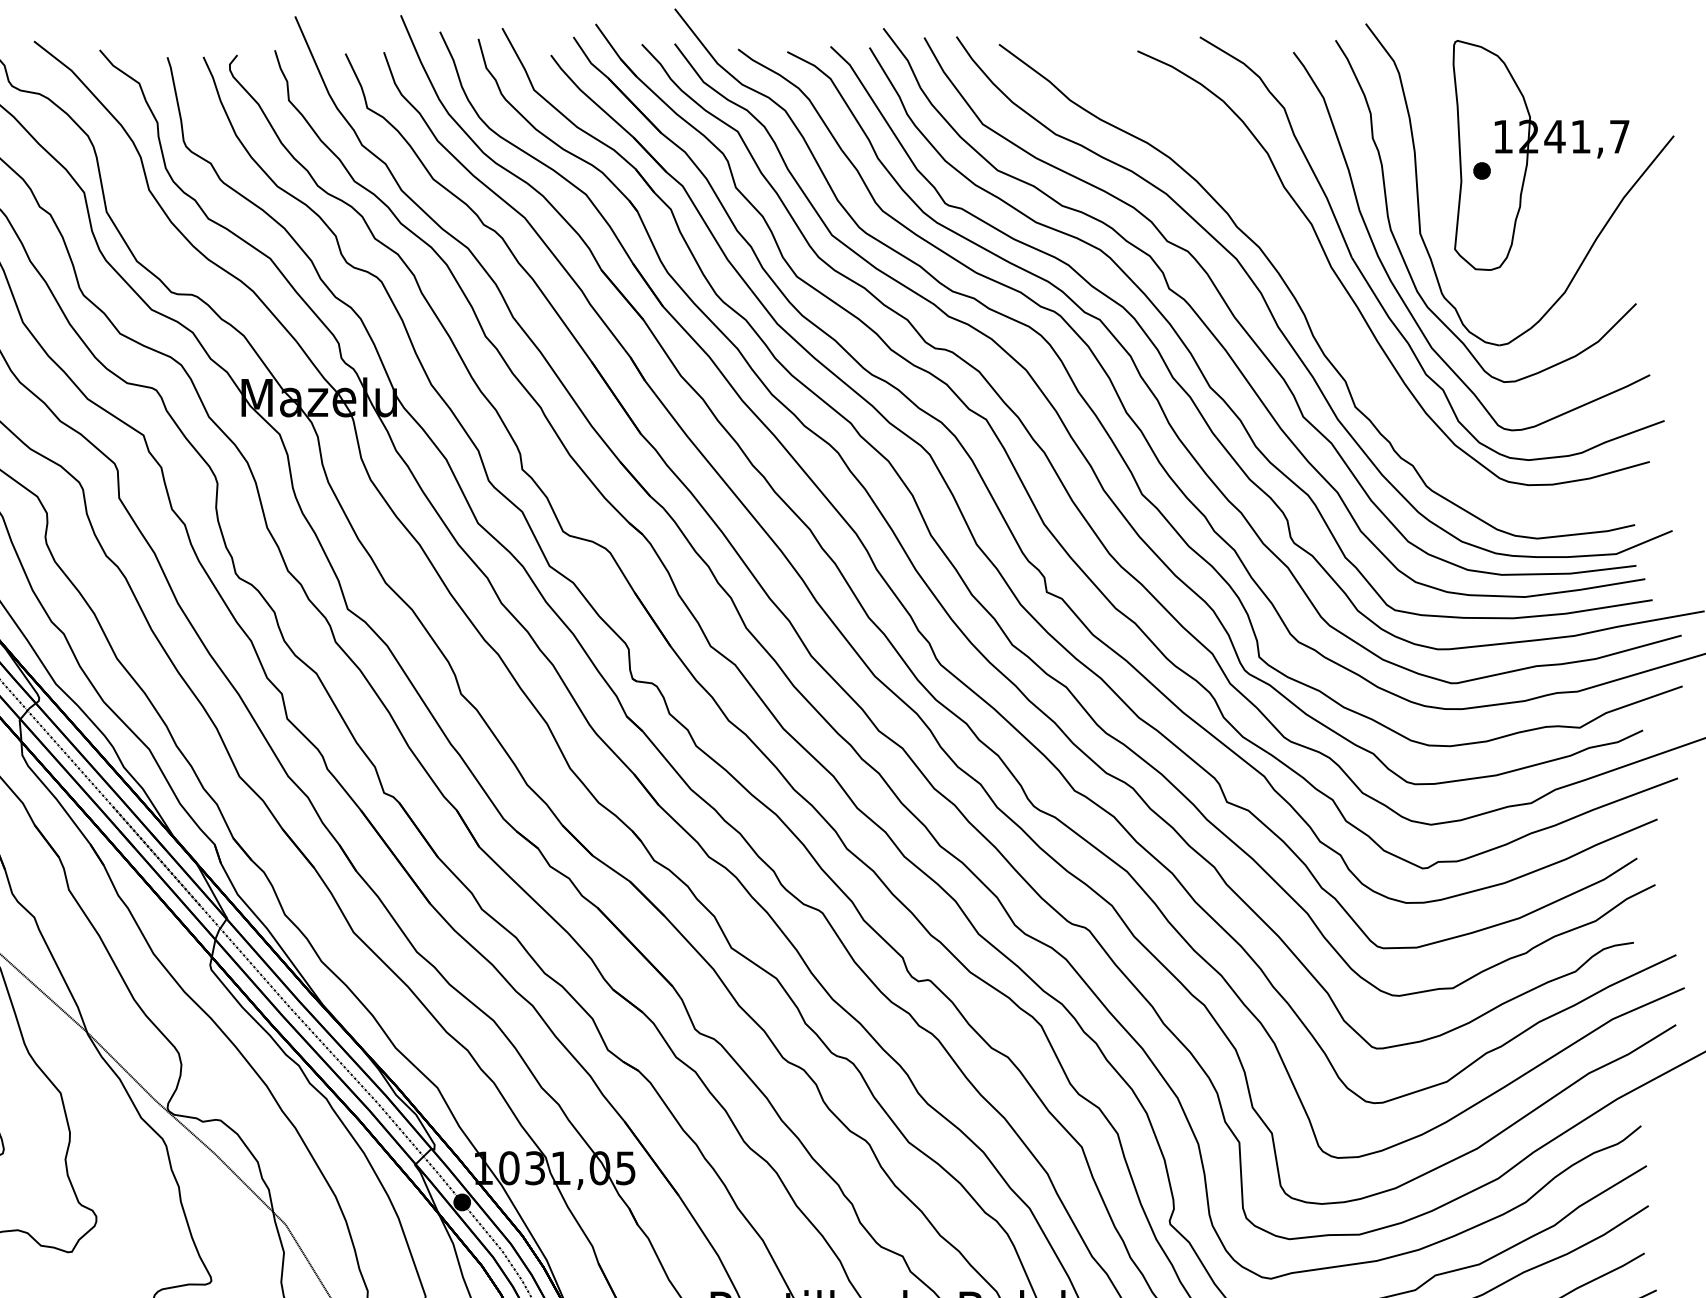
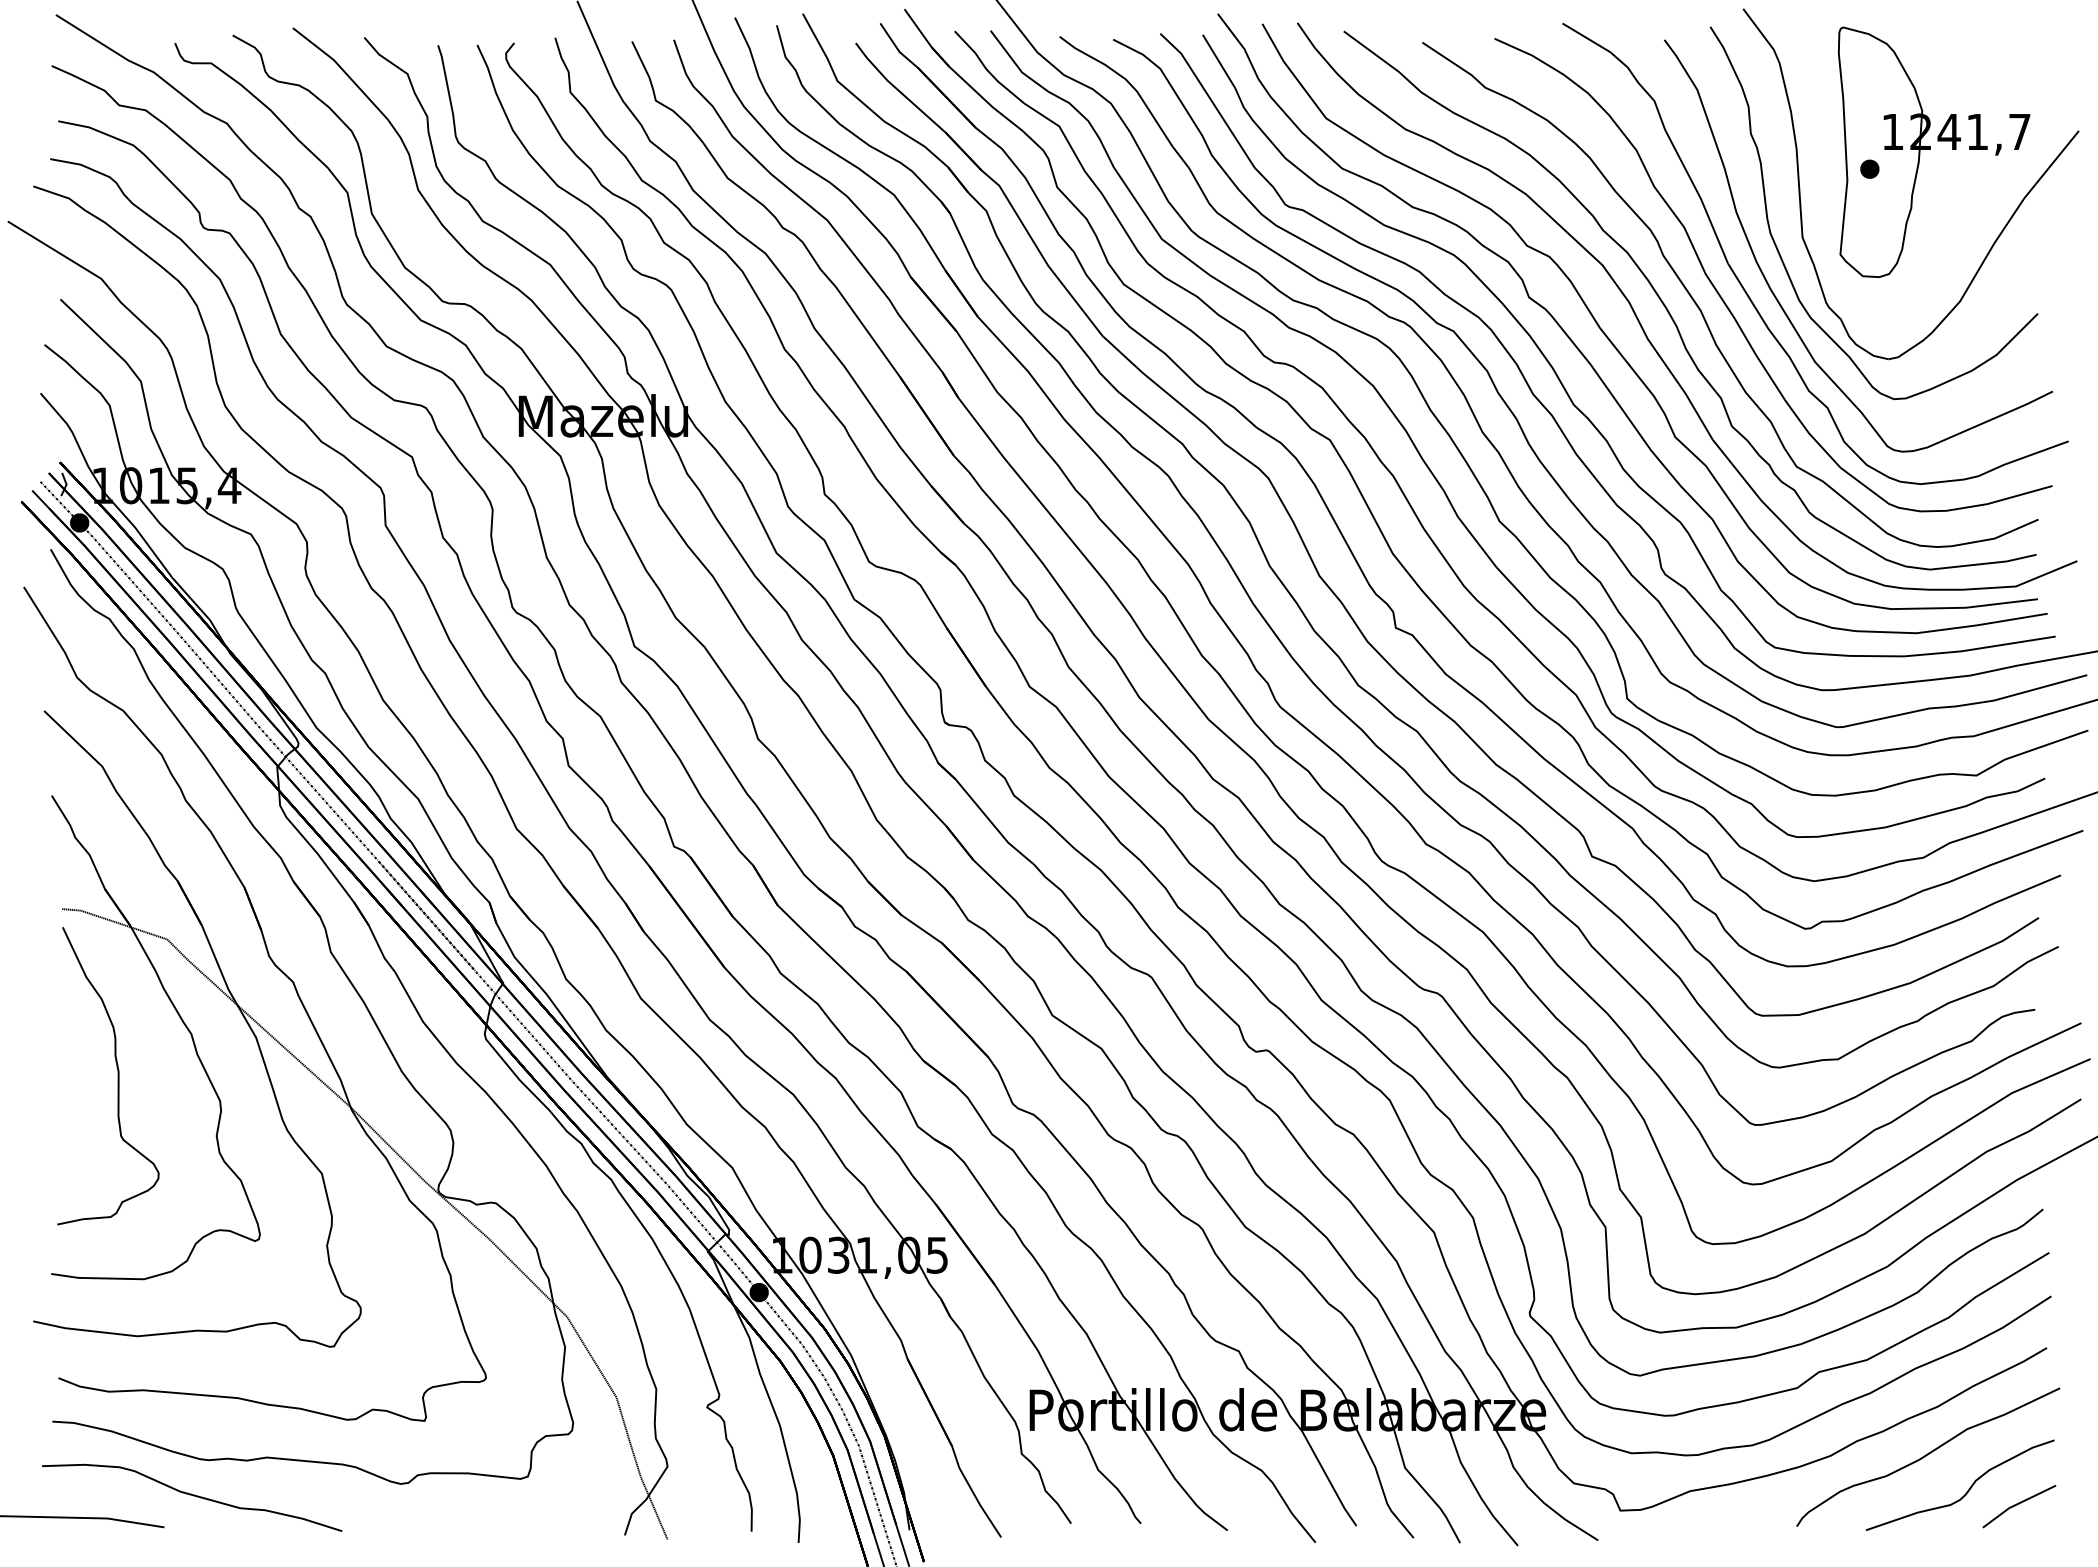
curve: (1328, 301) -> (1702, 311), added

